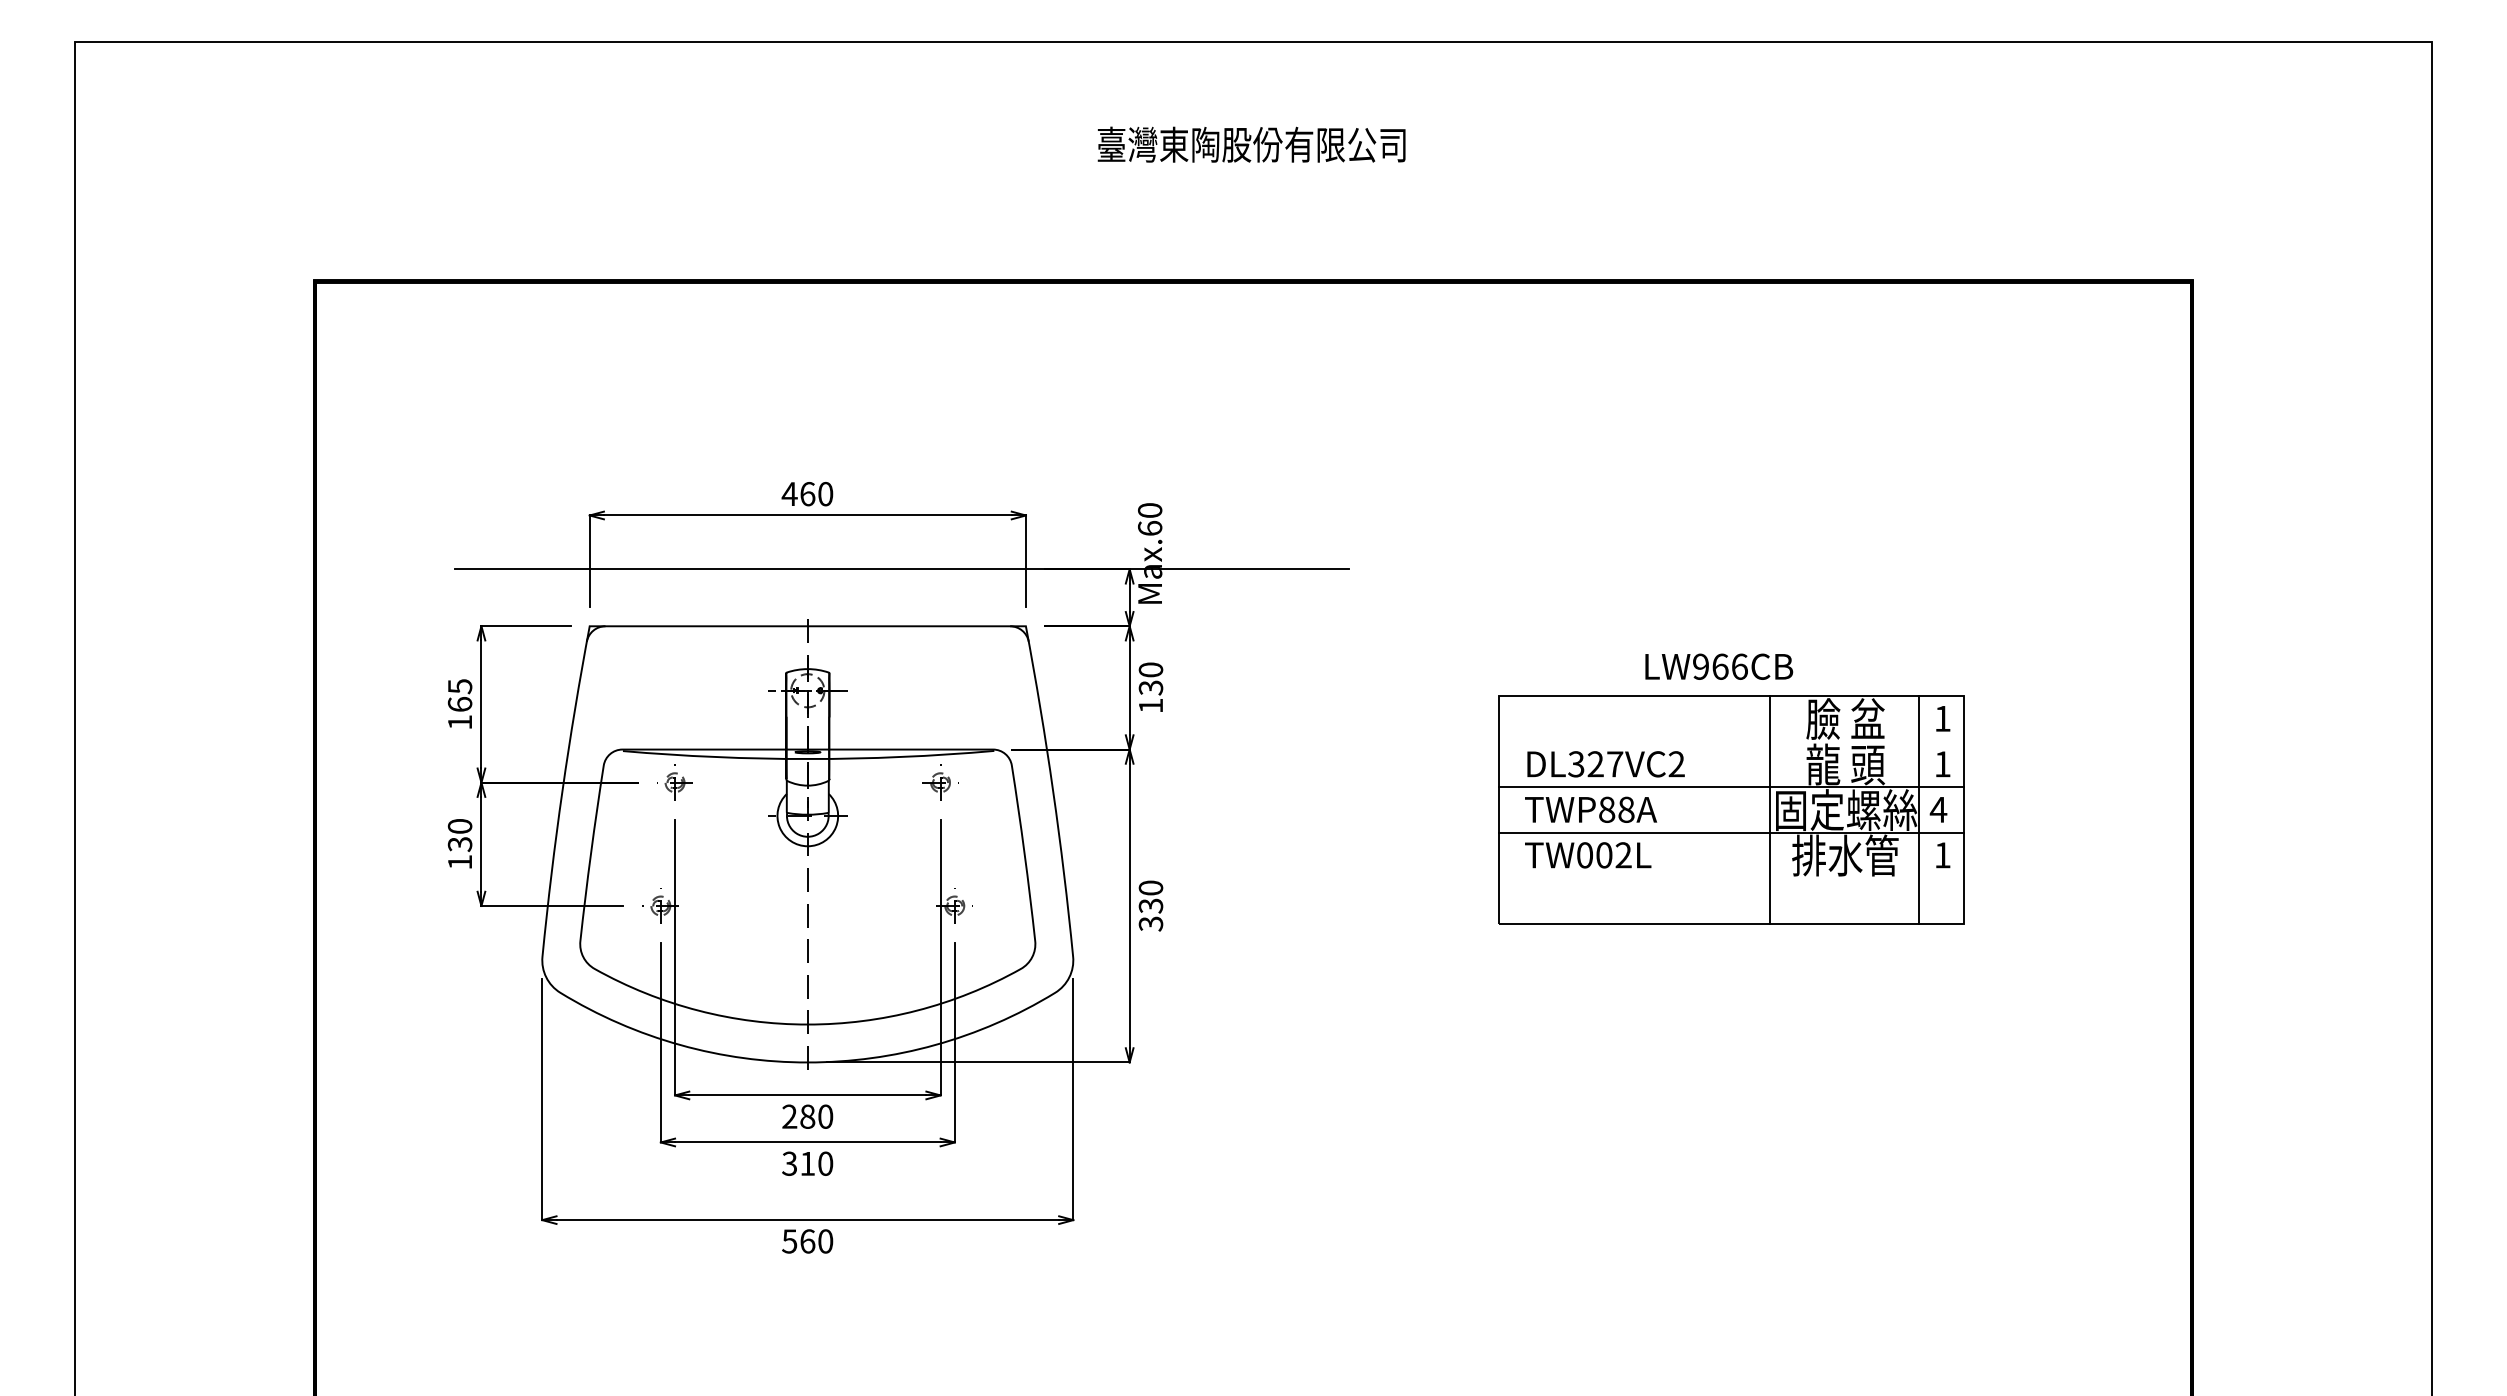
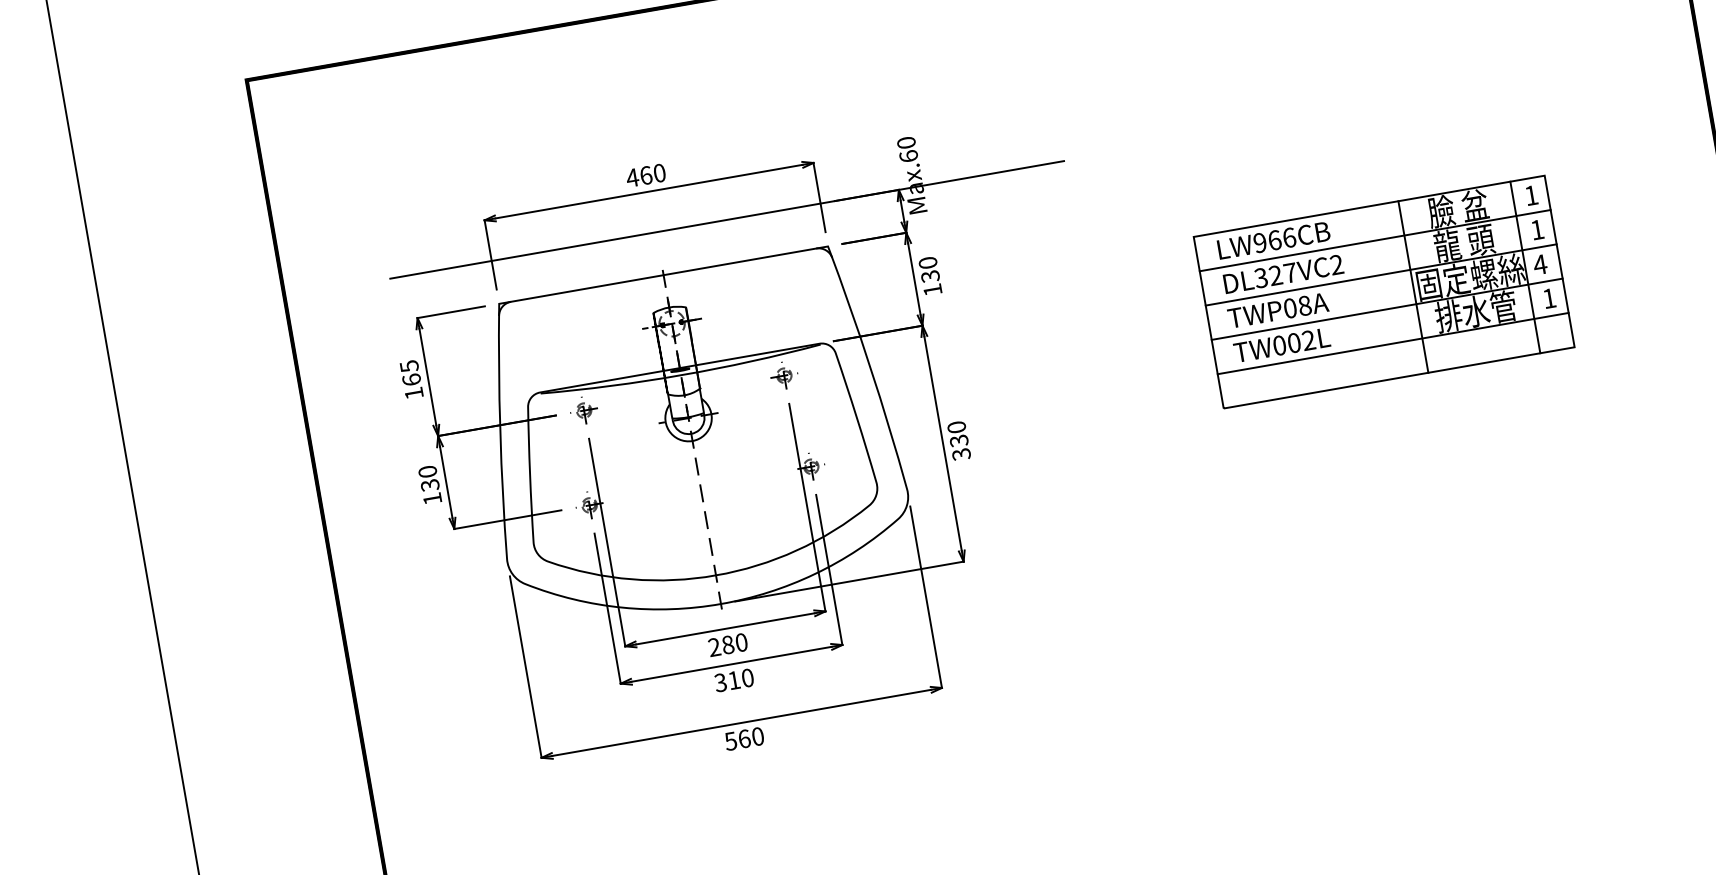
text: (1719, 666) -> (1274, 240), moved
line: (1731, 741) -> (1375, 240), added
text: (1607, 809) -> (1290, 308), TWP88A -> TWP08A
line: (1731, 878) -> (1393, 343), added

